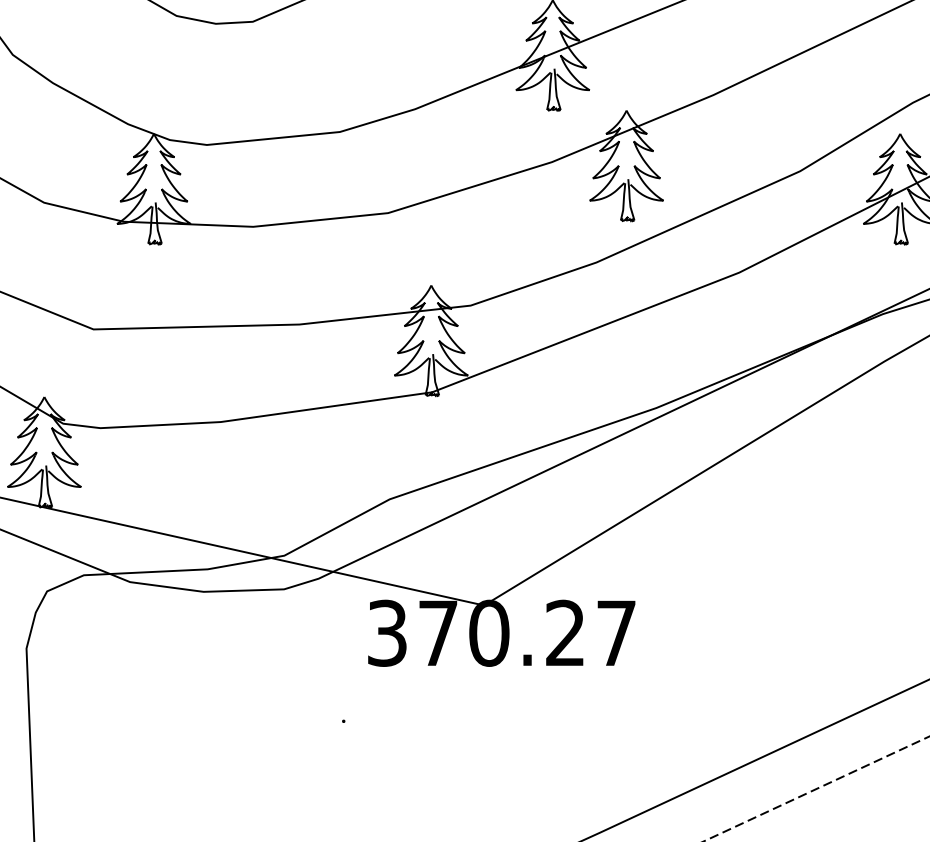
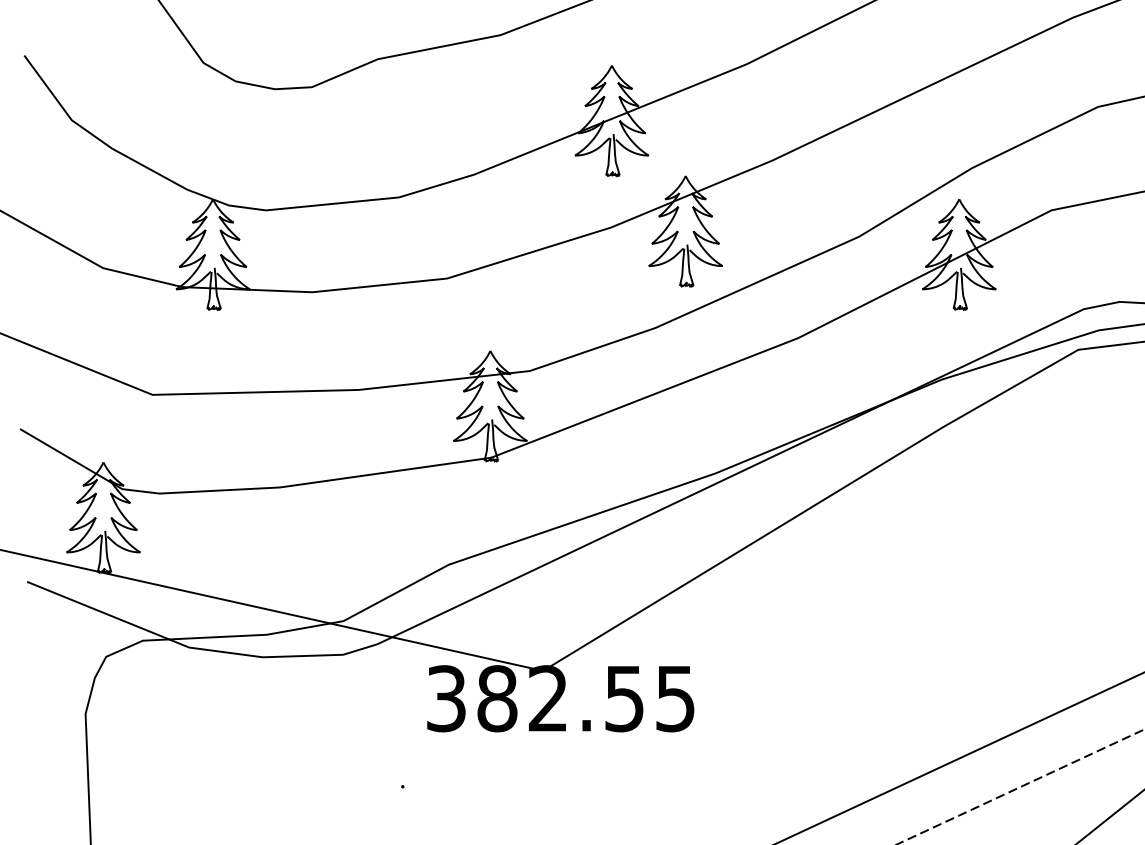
text: (526, 633) -> (585, 698), 370.27 -> 382.55

